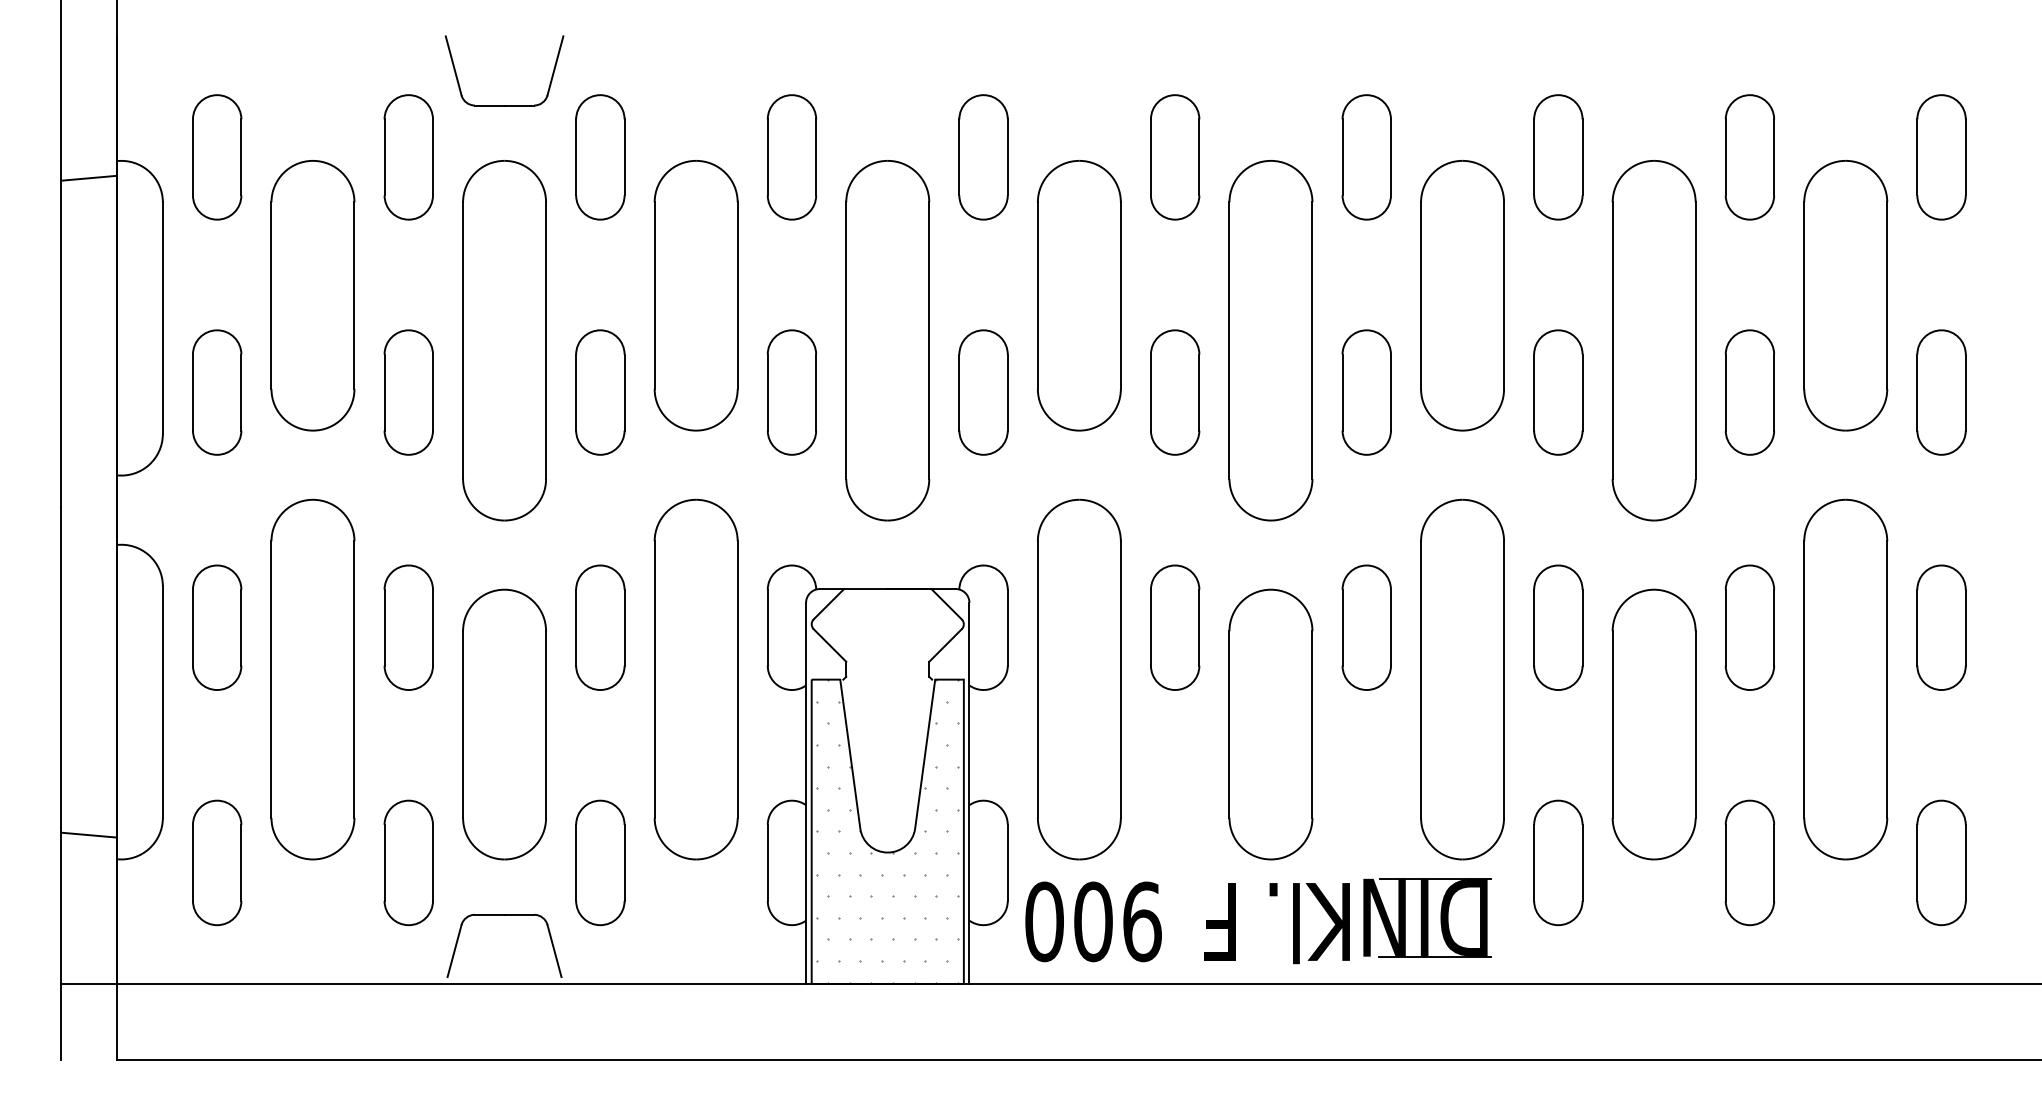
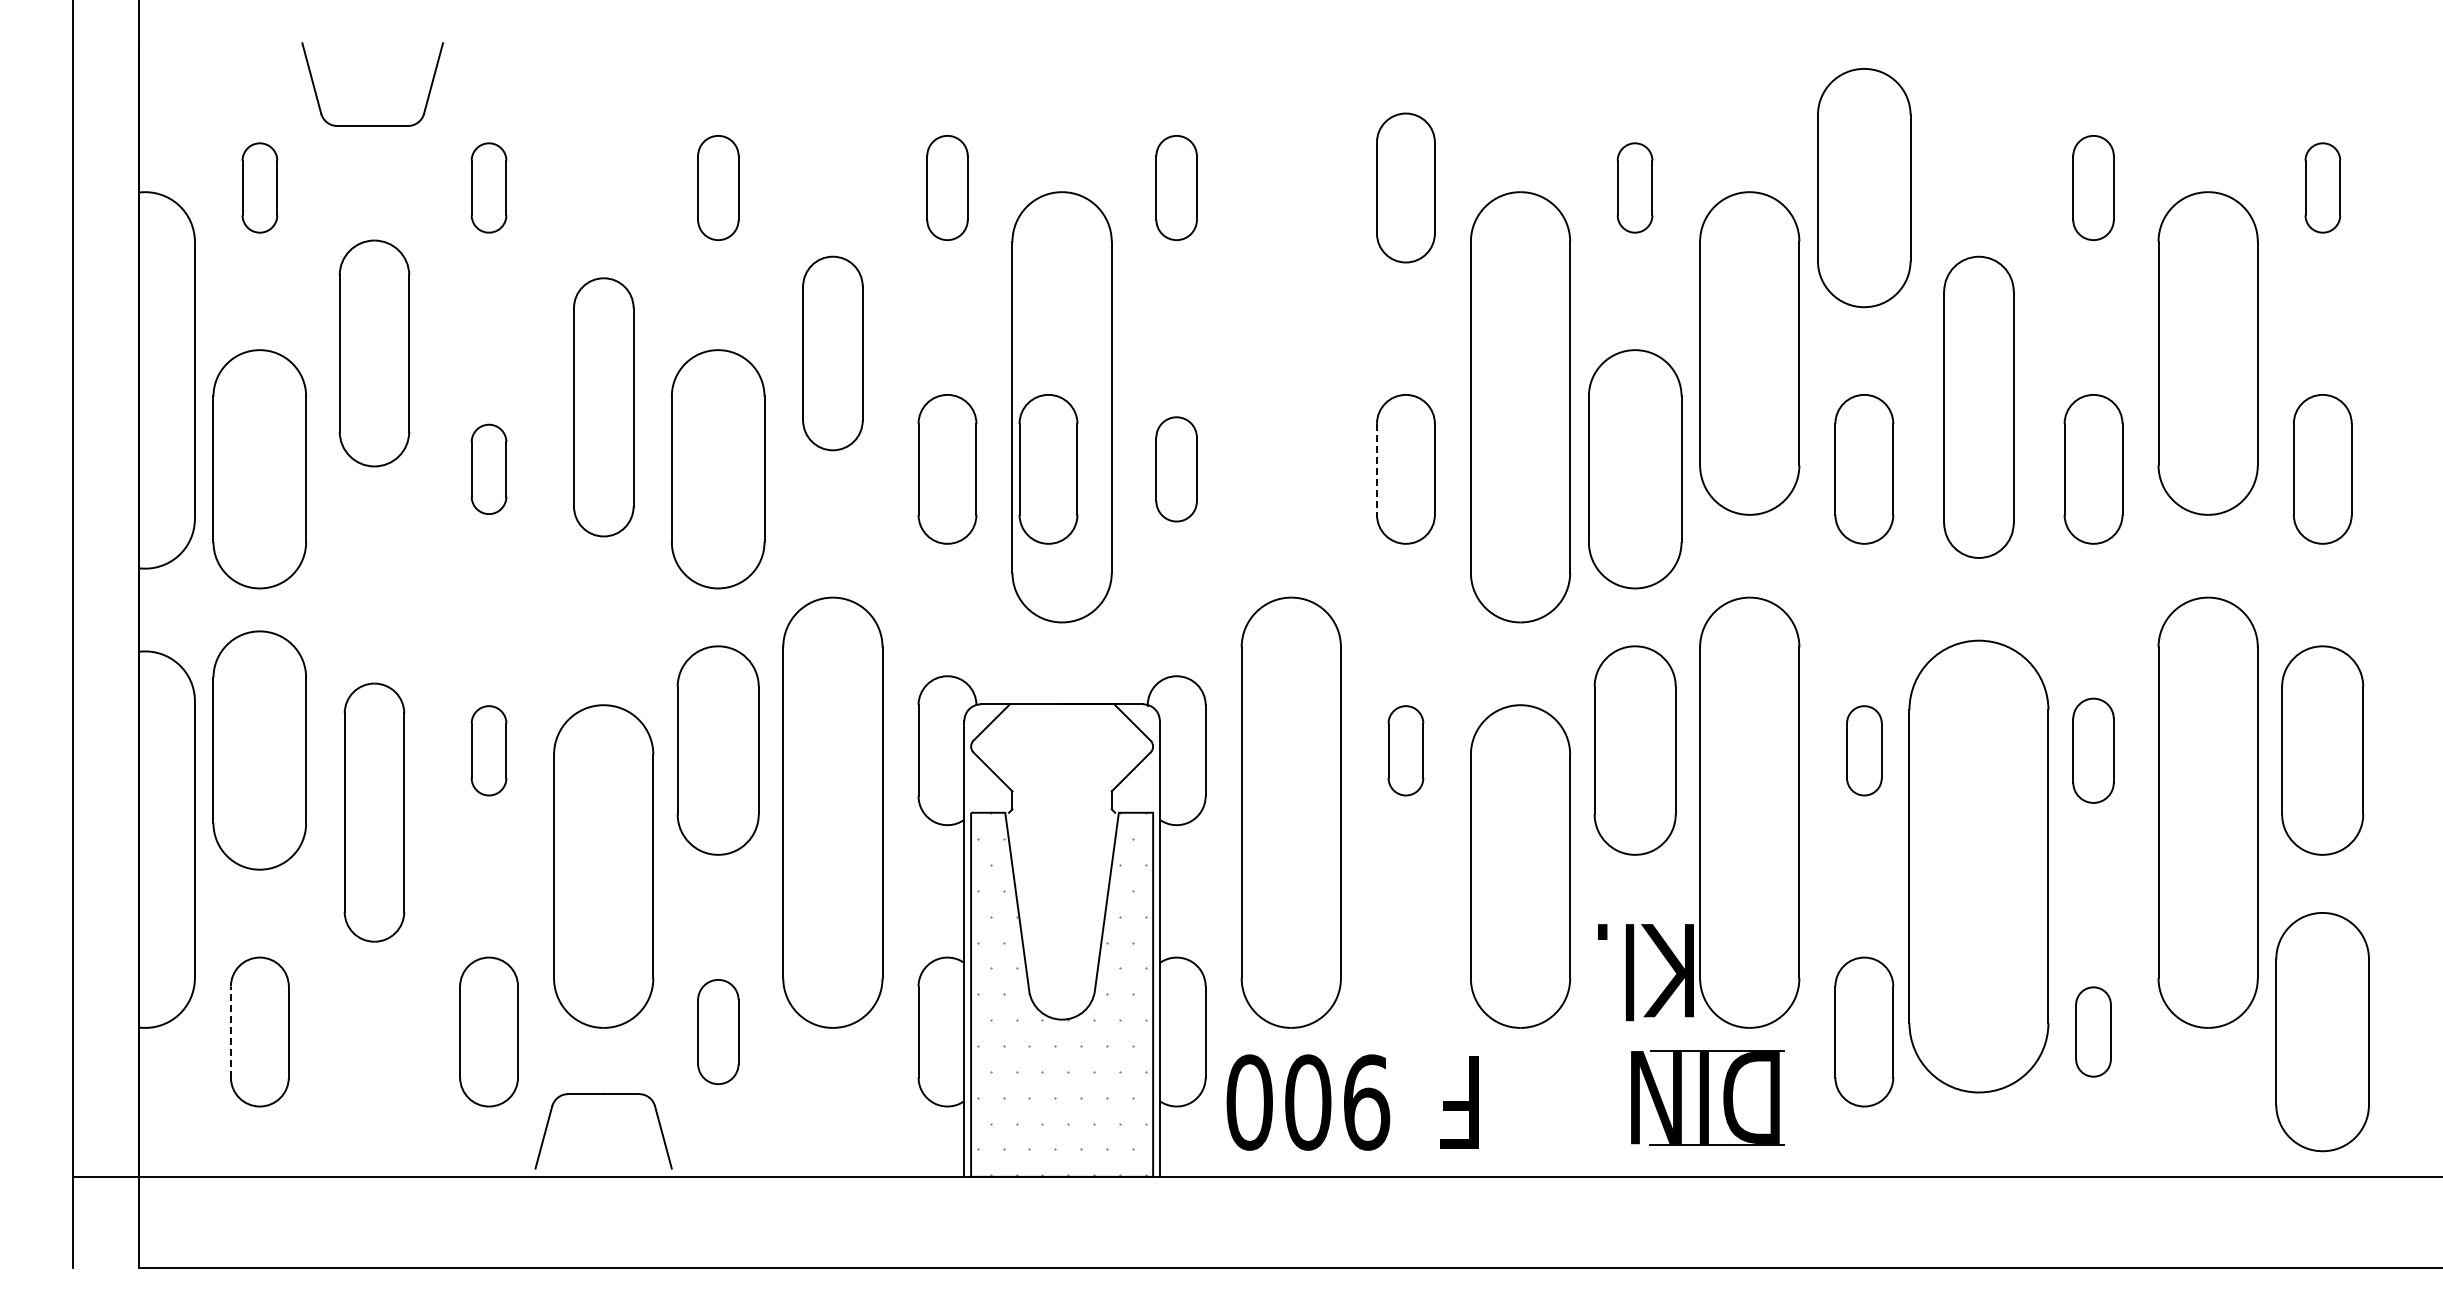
part: (504, 105) -> (372, 125), moved
part: (216, 156) -> (259, 187), size x0.6
part: (408, 156) -> (488, 187), size x0.6
part: (600, 156) -> (718, 187), size x0.7
part: (791, 156) -> (947, 187), size x0.7
part: (983, 156) -> (1176, 187), size x0.7
part: (1366, 156) -> (1634, 187), size x0.6
part: (1558, 156) -> (1864, 187), size x1.6
part: (1749, 156) -> (2093, 187), size x0.7
part: (1941, 156) -> (2322, 187), size x0.6
line: (88, 177) -> (106, 212), removed
part: (312, 295) -> (374, 353), size x0.7
part: (695, 295) -> (832, 353), size x0.6
part: (1078, 295) -> (1290, 353), removed
part: (504, 340) -> (603, 407), size x0.6
part: (1653, 340) -> (1978, 407), size x0.7
part: (216, 392) -> (259, 469), size x1.6
part: (408, 392) -> (488, 469), size x0.6
part: (600, 392) -> (718, 469), size x1.6
part: (876, 392) -> (1048, 469), added
part: (983, 392) -> (1176, 469), size x0.7
line: (1150, 392) -> (1376, 469), solid -> dashed
part: (1366, 392) -> (1634, 469), size x1.6
part: (216, 627) -> (259, 750), size x1.6
part: (408, 627) -> (488, 750), size x0.6
part: (600, 627) -> (718, 750), size x1.4
part: (1174, 627) -> (1405, 750), size x0.6
part: (1366, 627) -> (1634, 750), size x1.4
part: (1558, 627) -> (1864, 750), size x0.6
part: (1749, 627) -> (2093, 750), size x0.7
part: (1941, 627) -> (2322, 750), size x1.4
part: (312, 679) -> (374, 812), size x0.6
part: (1653, 724) -> (1978, 866), size x1.4
line: (88, 834) -> (106, 998), removed
part: (600, 862) -> (718, 1031), size x0.7
part: (1749, 862) -> (2093, 1031), size x0.6
part: (1941, 862) -> (2322, 1031), size x1.6
line: (192, 863) -> (230, 1032), solid -> dashed
text: (1309, 923) -> (1645, 972), moved

